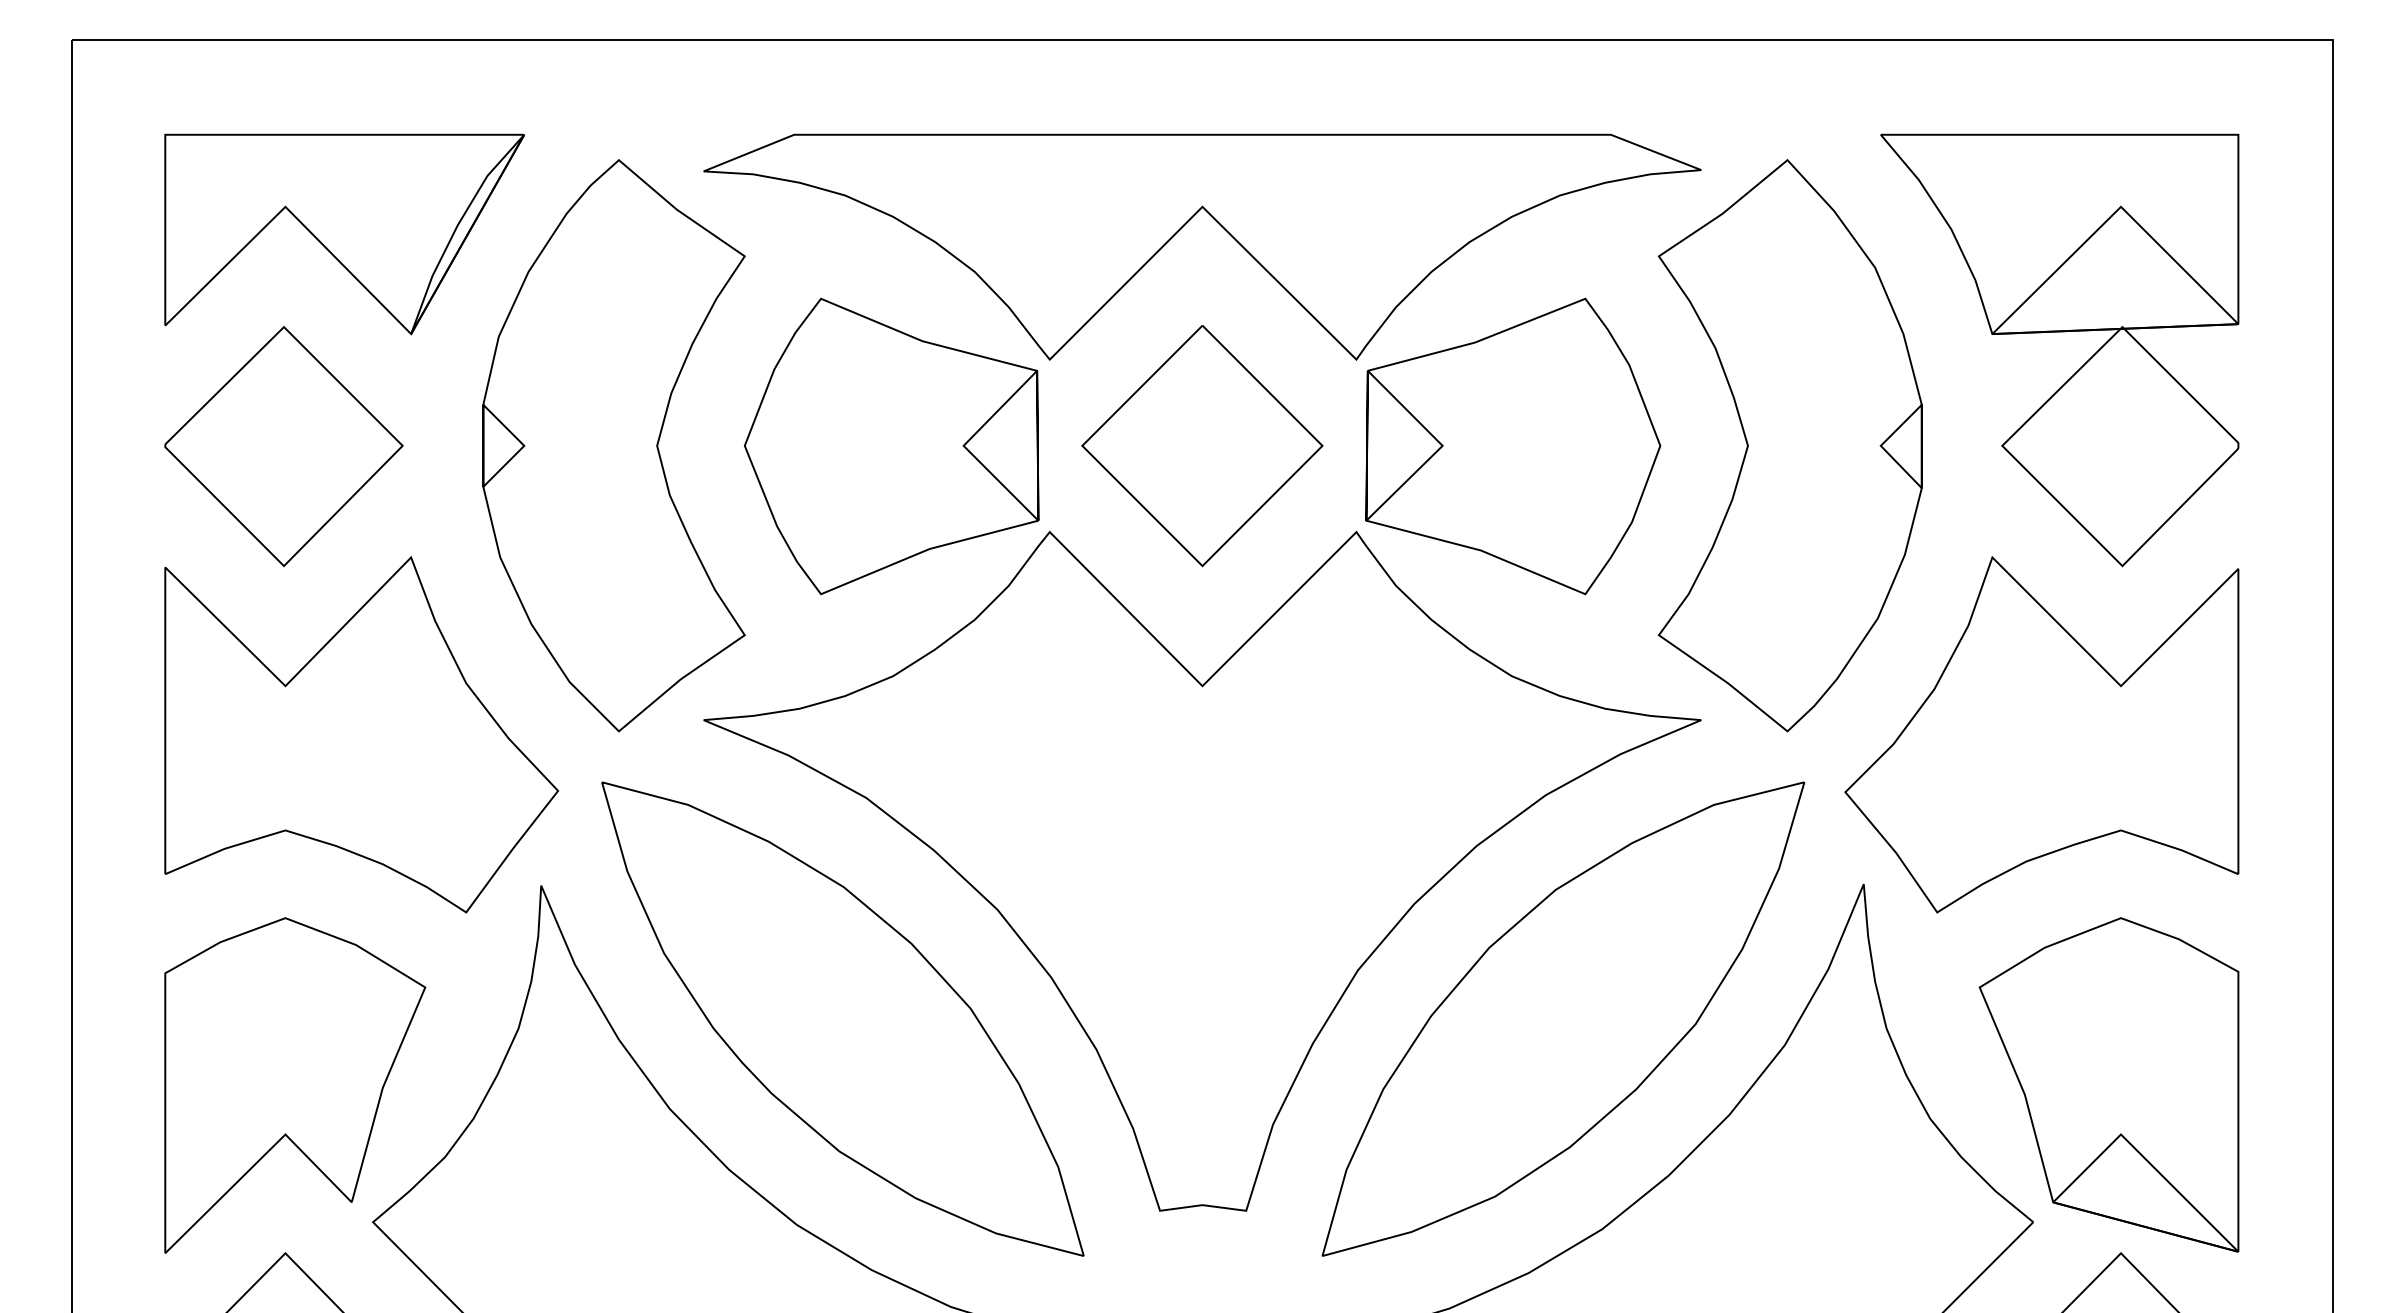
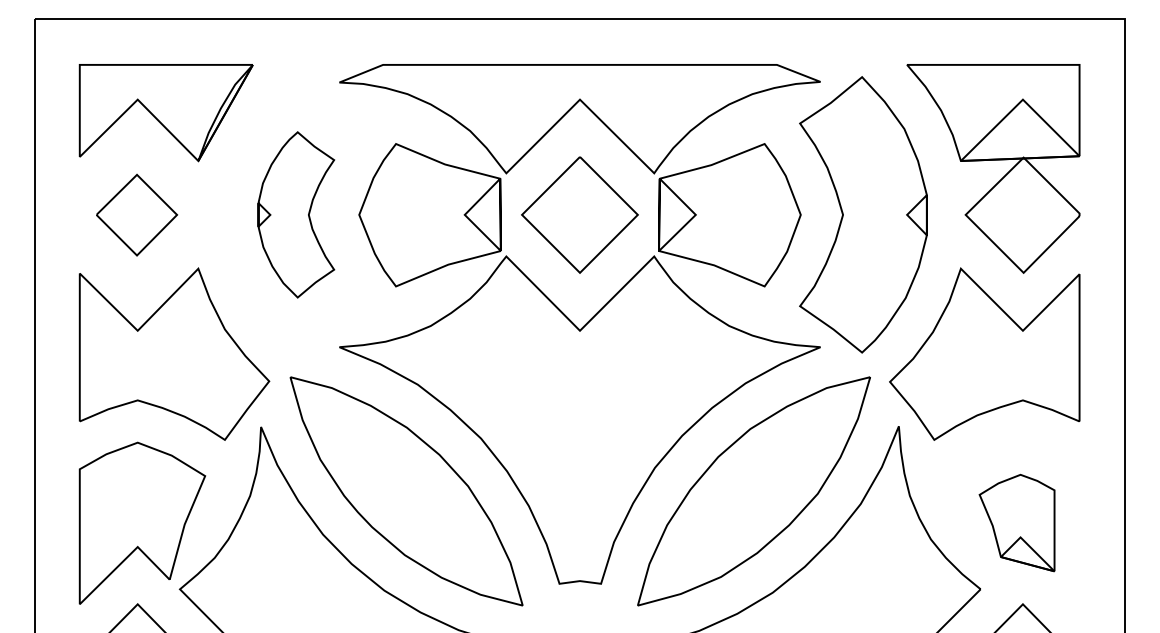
part: (282, 444) -> (136, 214), size x0.7
part: (614, 444) -> (296, 214), size x0.6
part: (2107, 1083) -> (1016, 522), size x0.6

